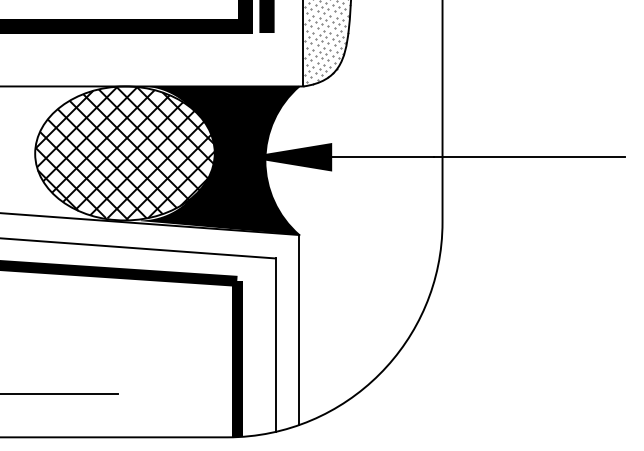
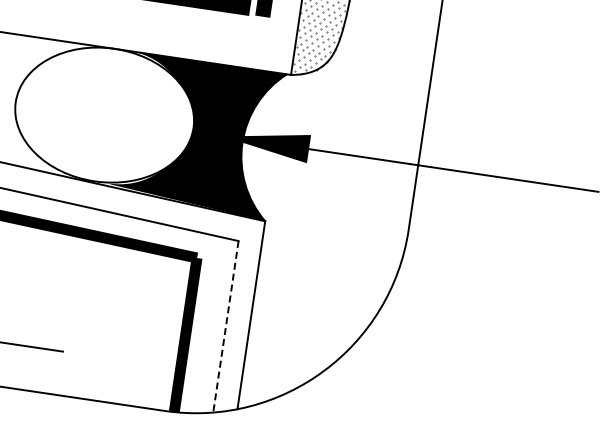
hatch: (124, 153) -> (104, 115), removed
line: (275, 345) -> (225, 327), solid -> dashed

